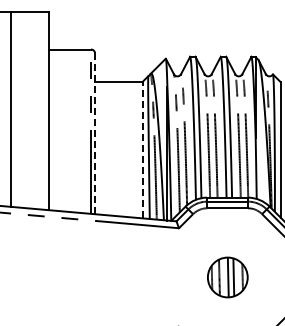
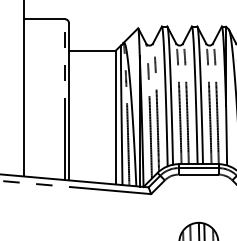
line: (95, 134) -> (69, 102), dashed -> solid
line: (142, 149) -> (115, 117), dashed -> solid

